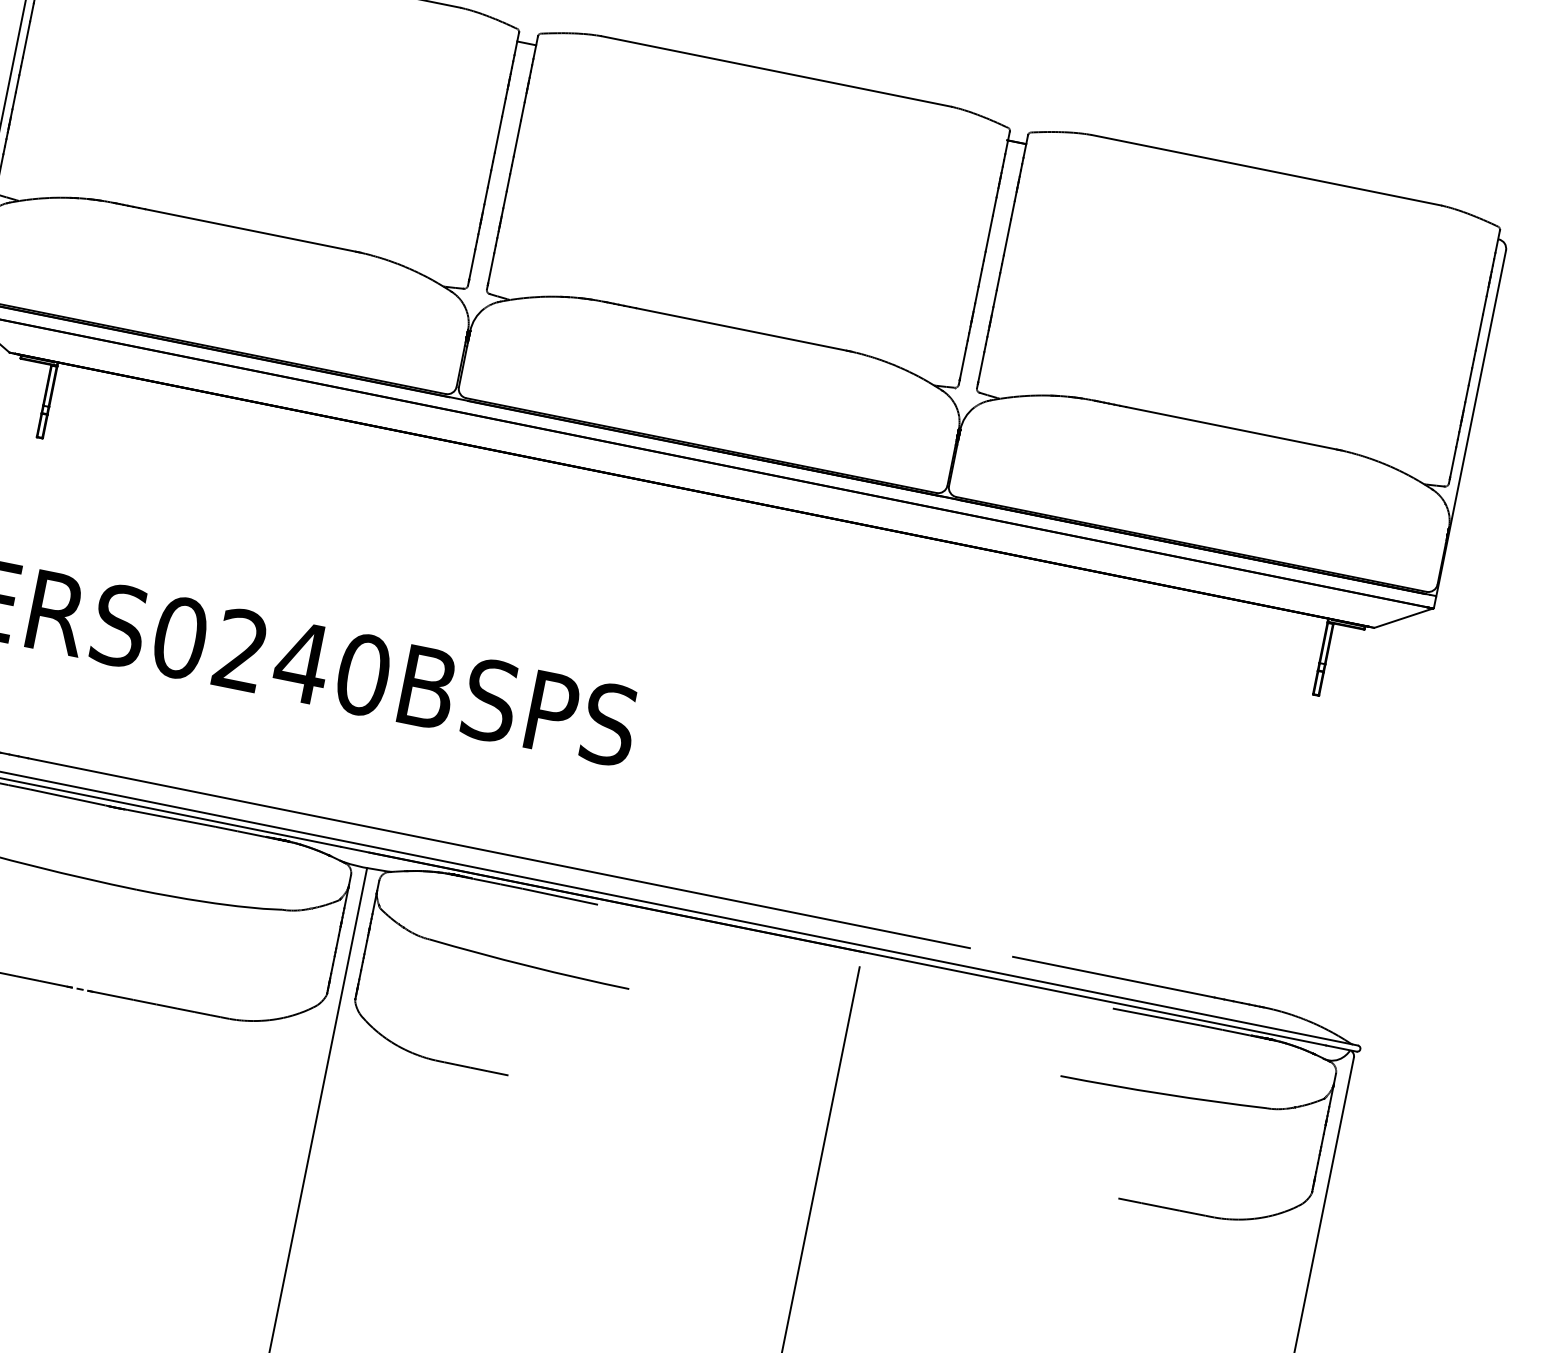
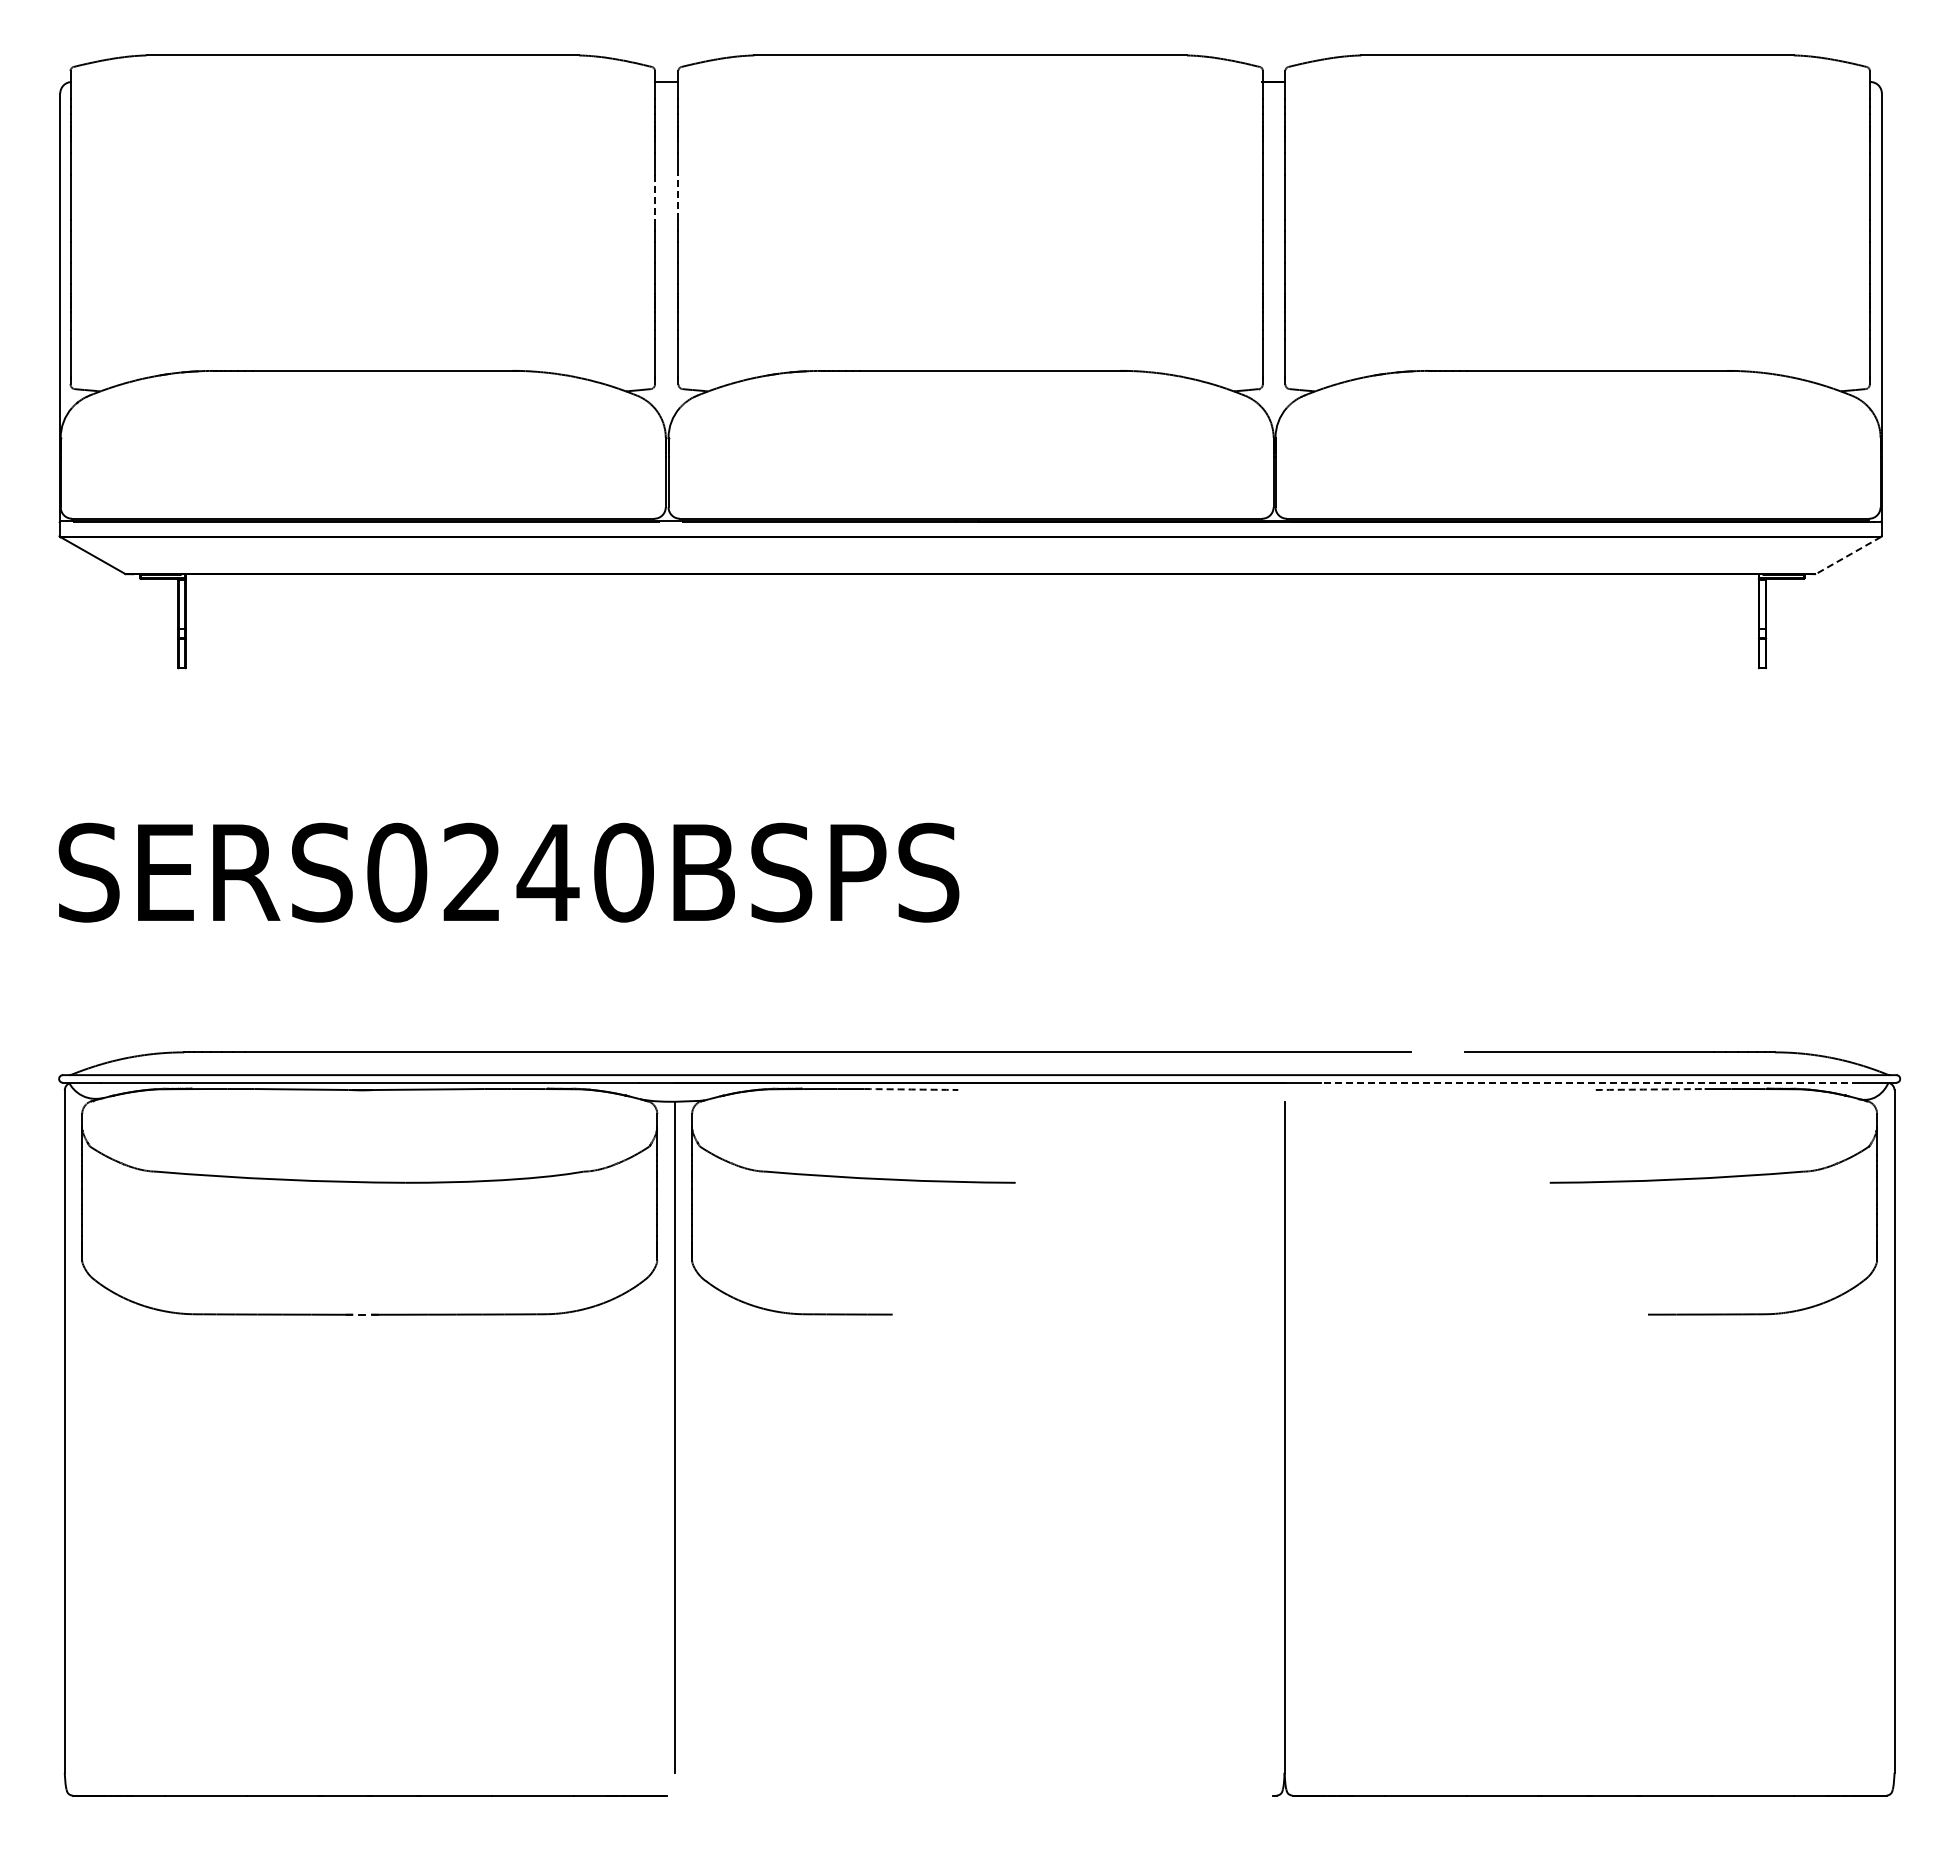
line: (498, 135) -> (655, 198), solid -> dashed
line: (517, 138) -> (678, 197), solid -> dashed
line: (1403, 618) -> (1848, 555), solid -> dashed
arc: (560, 896) -> (911, 1089), solid -> dashed
line: (1108, 1001) -> (1589, 1082), solid -> dashed
arc: (1157, 1017) -> (1650, 1089), solid -> dashed

